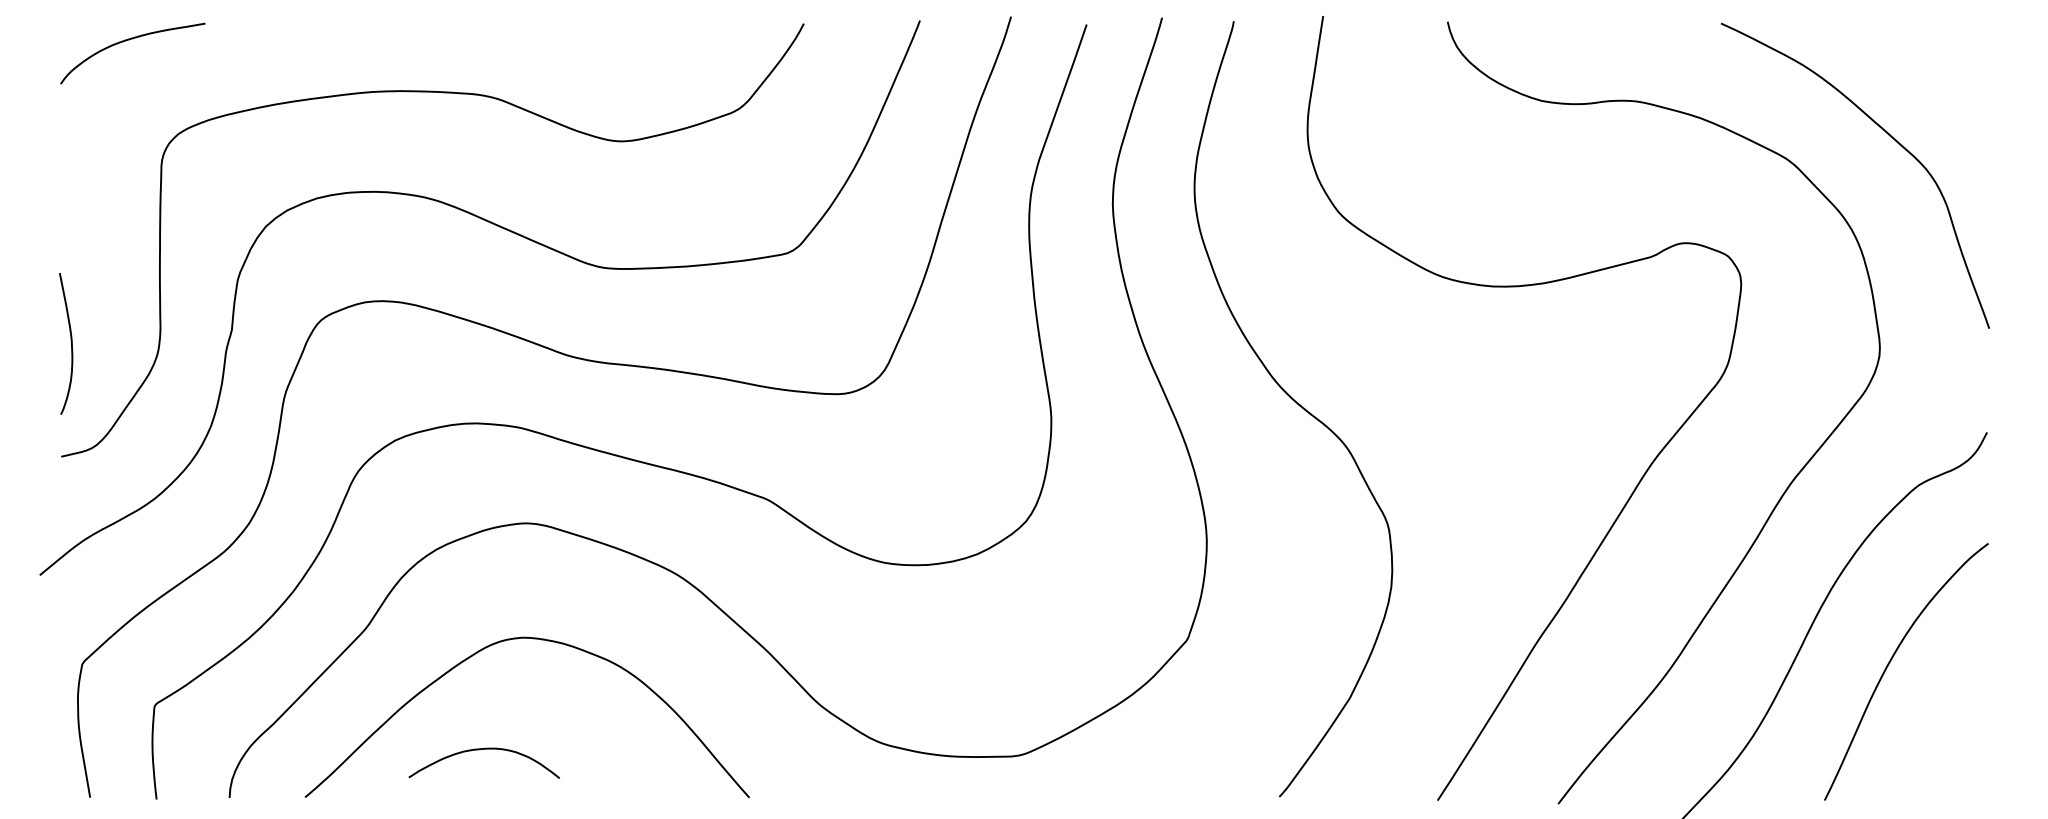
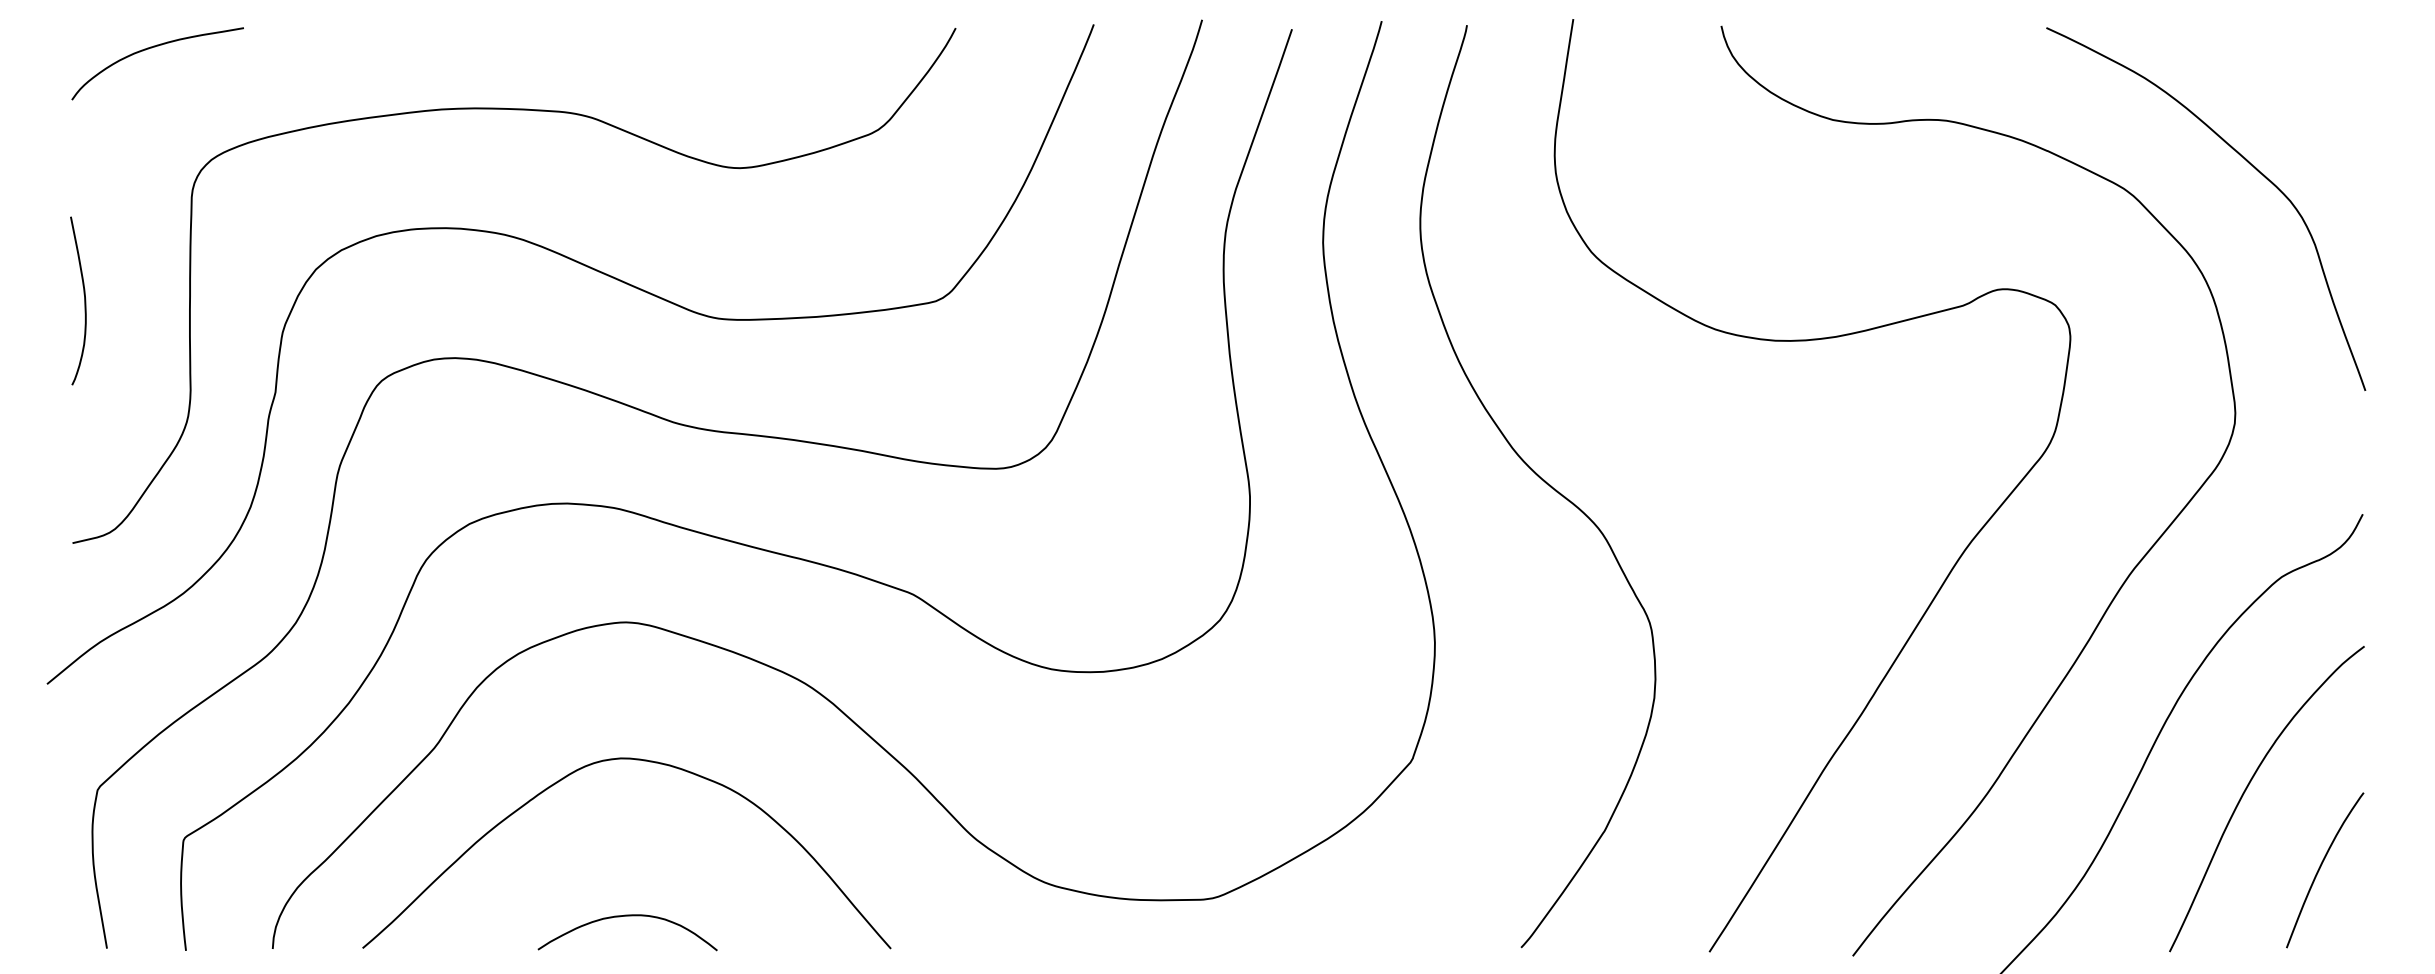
curve: (71, 343) -> (84, 300), moved
curve: (1951, 730) -> (2320, 868), added
curve: (484, 749) -> (627, 916), moved

